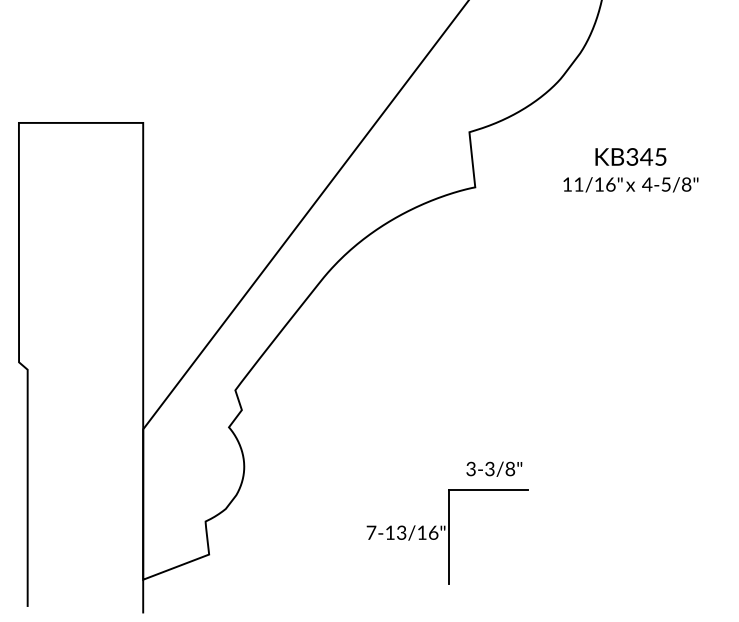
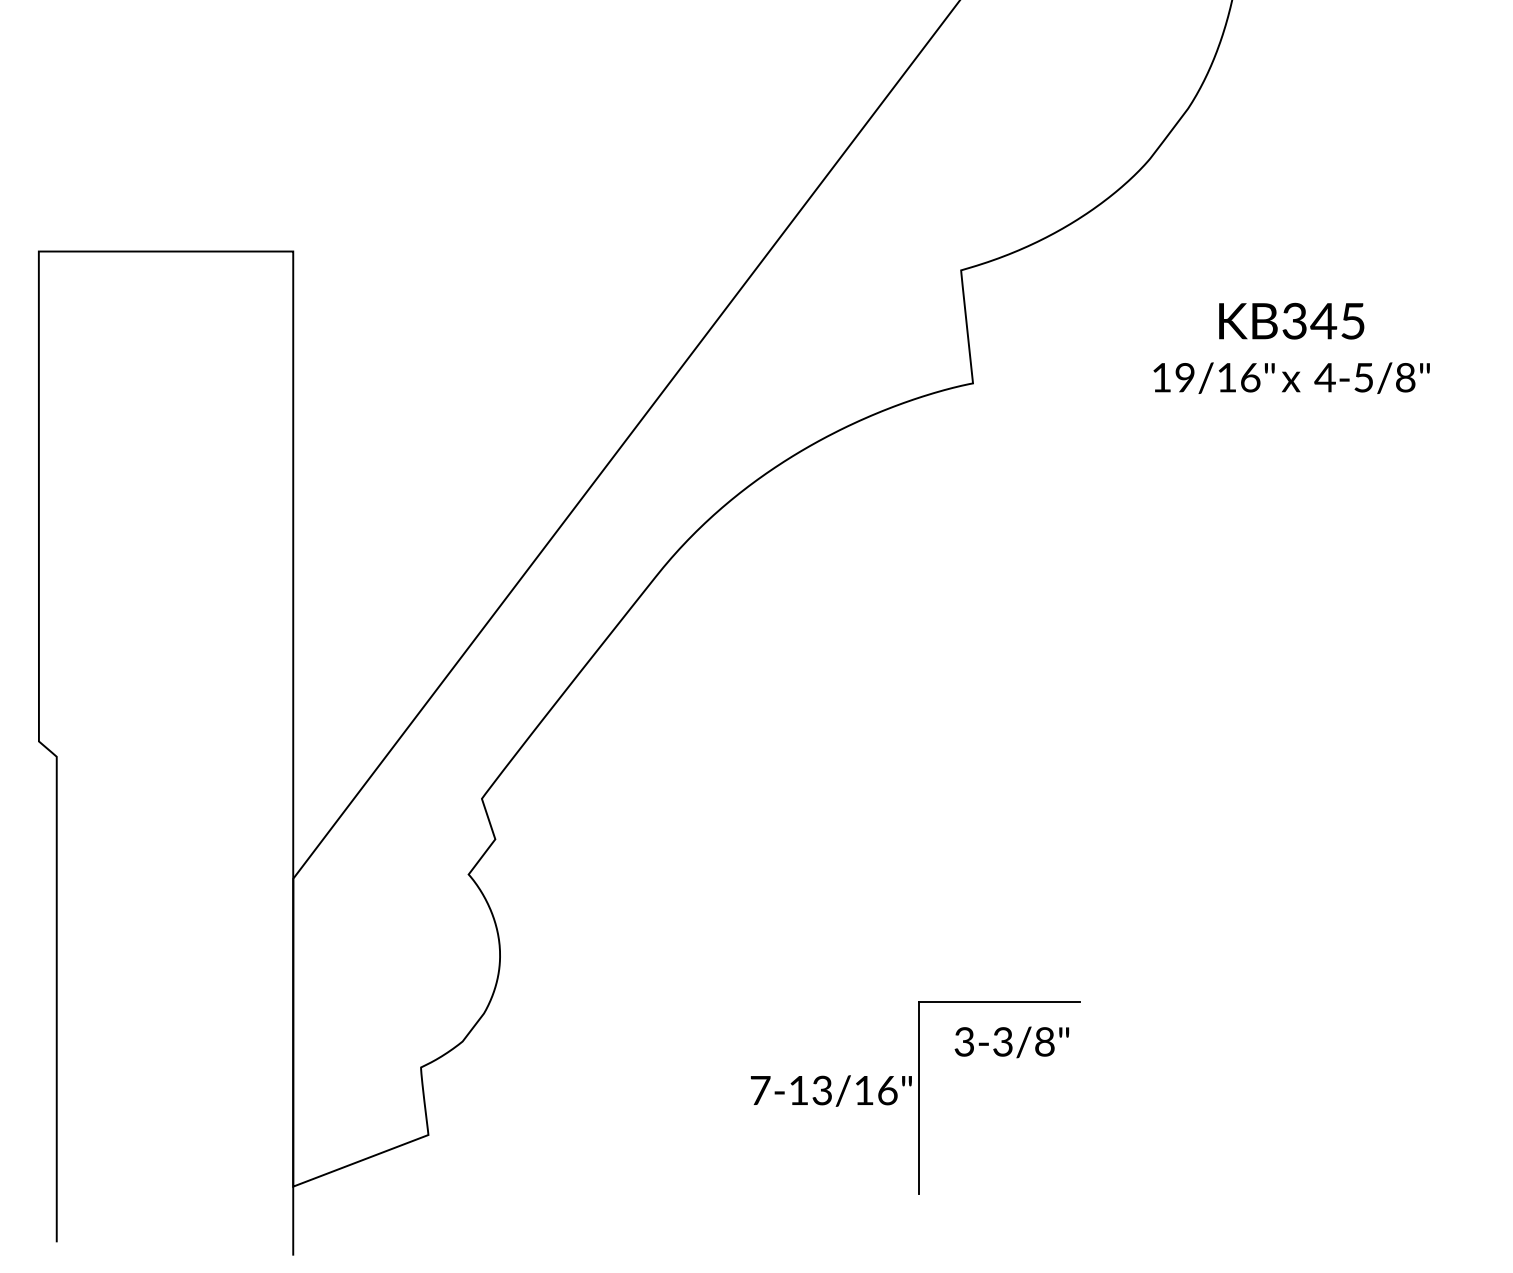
text: (578, 184) -> (1184, 377), 11/16" -> 19/16"
text: (494, 468) -> (1012, 1040), moved

